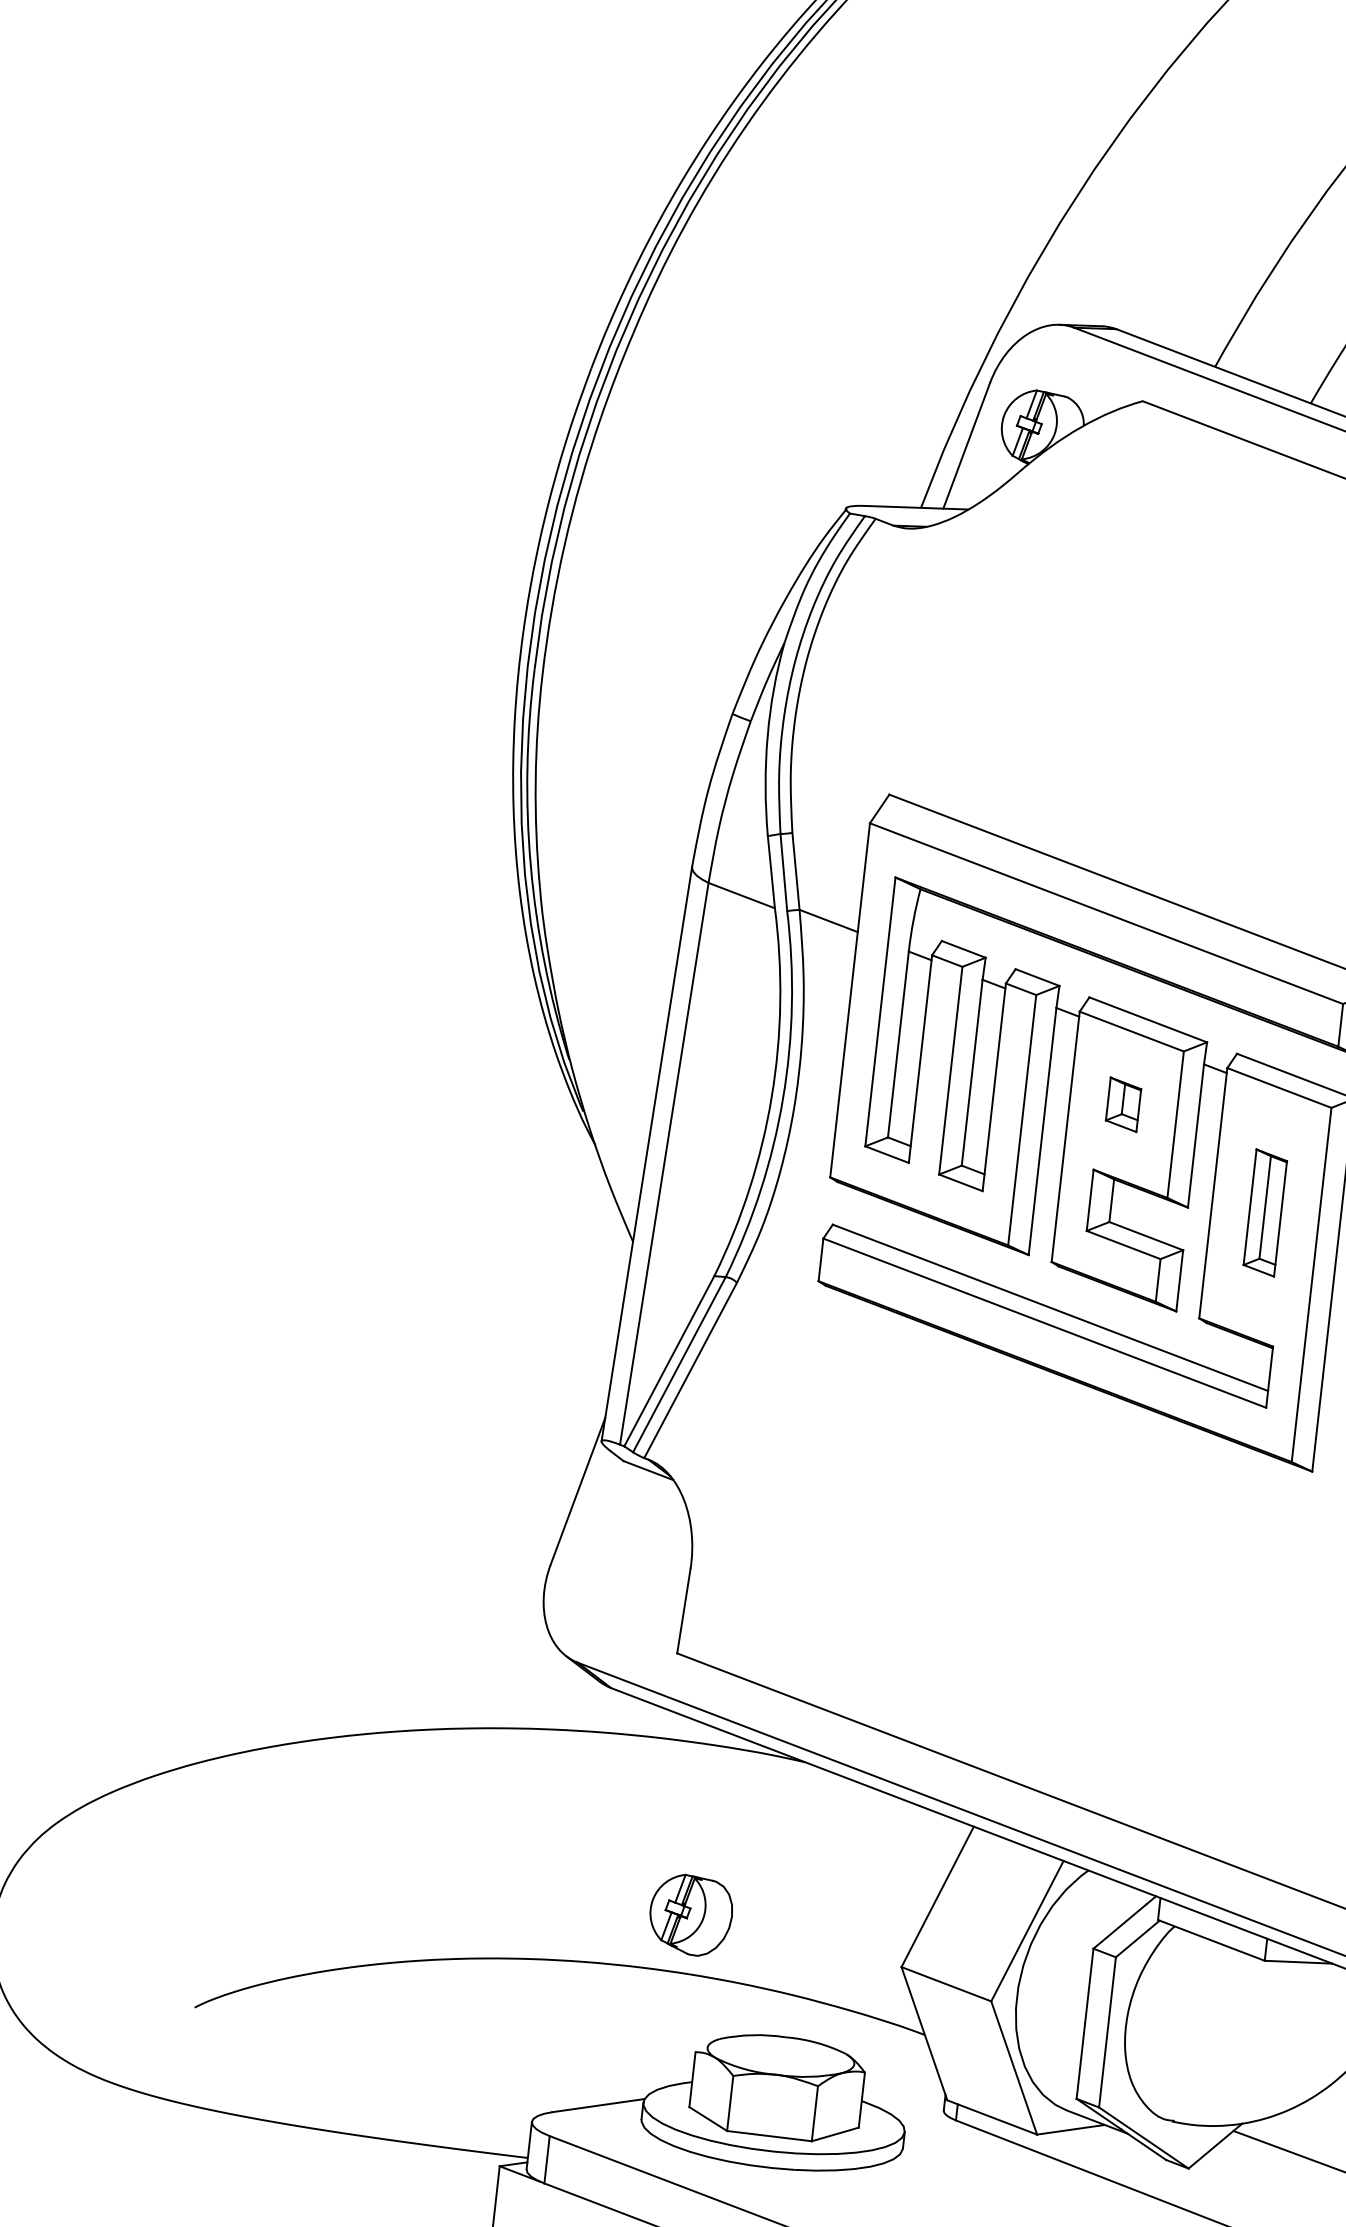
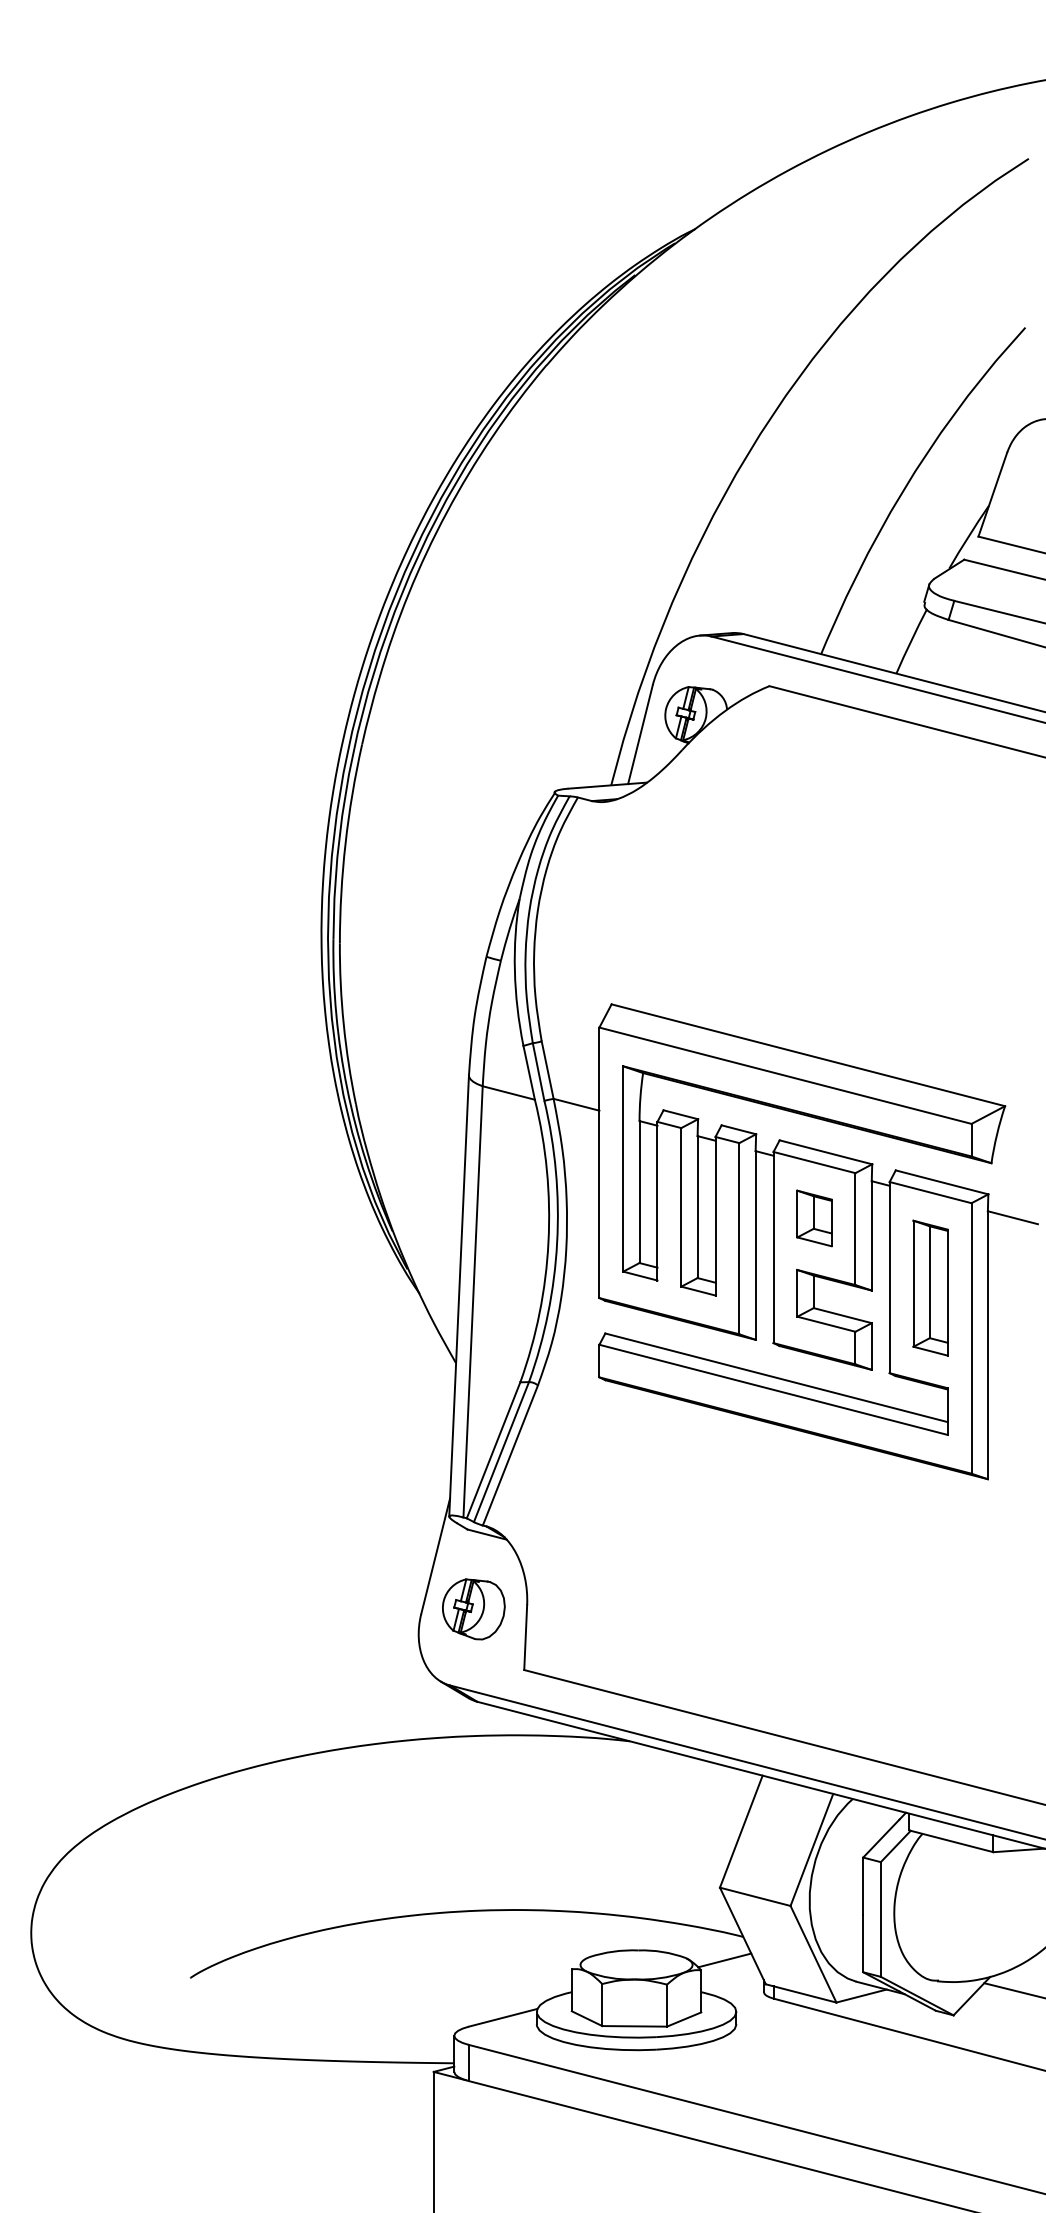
part: (1123, 1104) -> (814, 1218), size x1.43
part: (1265, 1212) -> (930, 1287), size x1.43
part: (690, 1915) -> (473, 1609), moved
line: (896, 2063) -> (724, 1960), added

